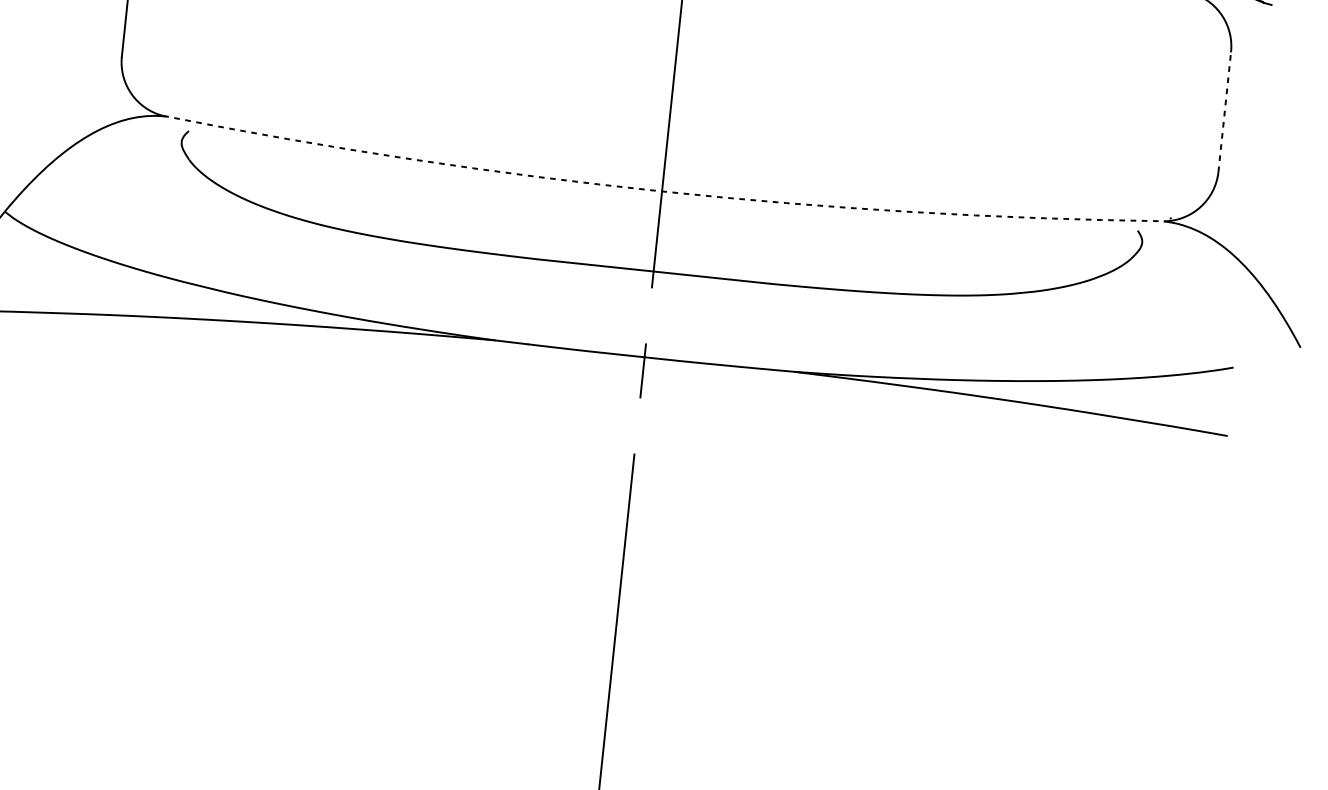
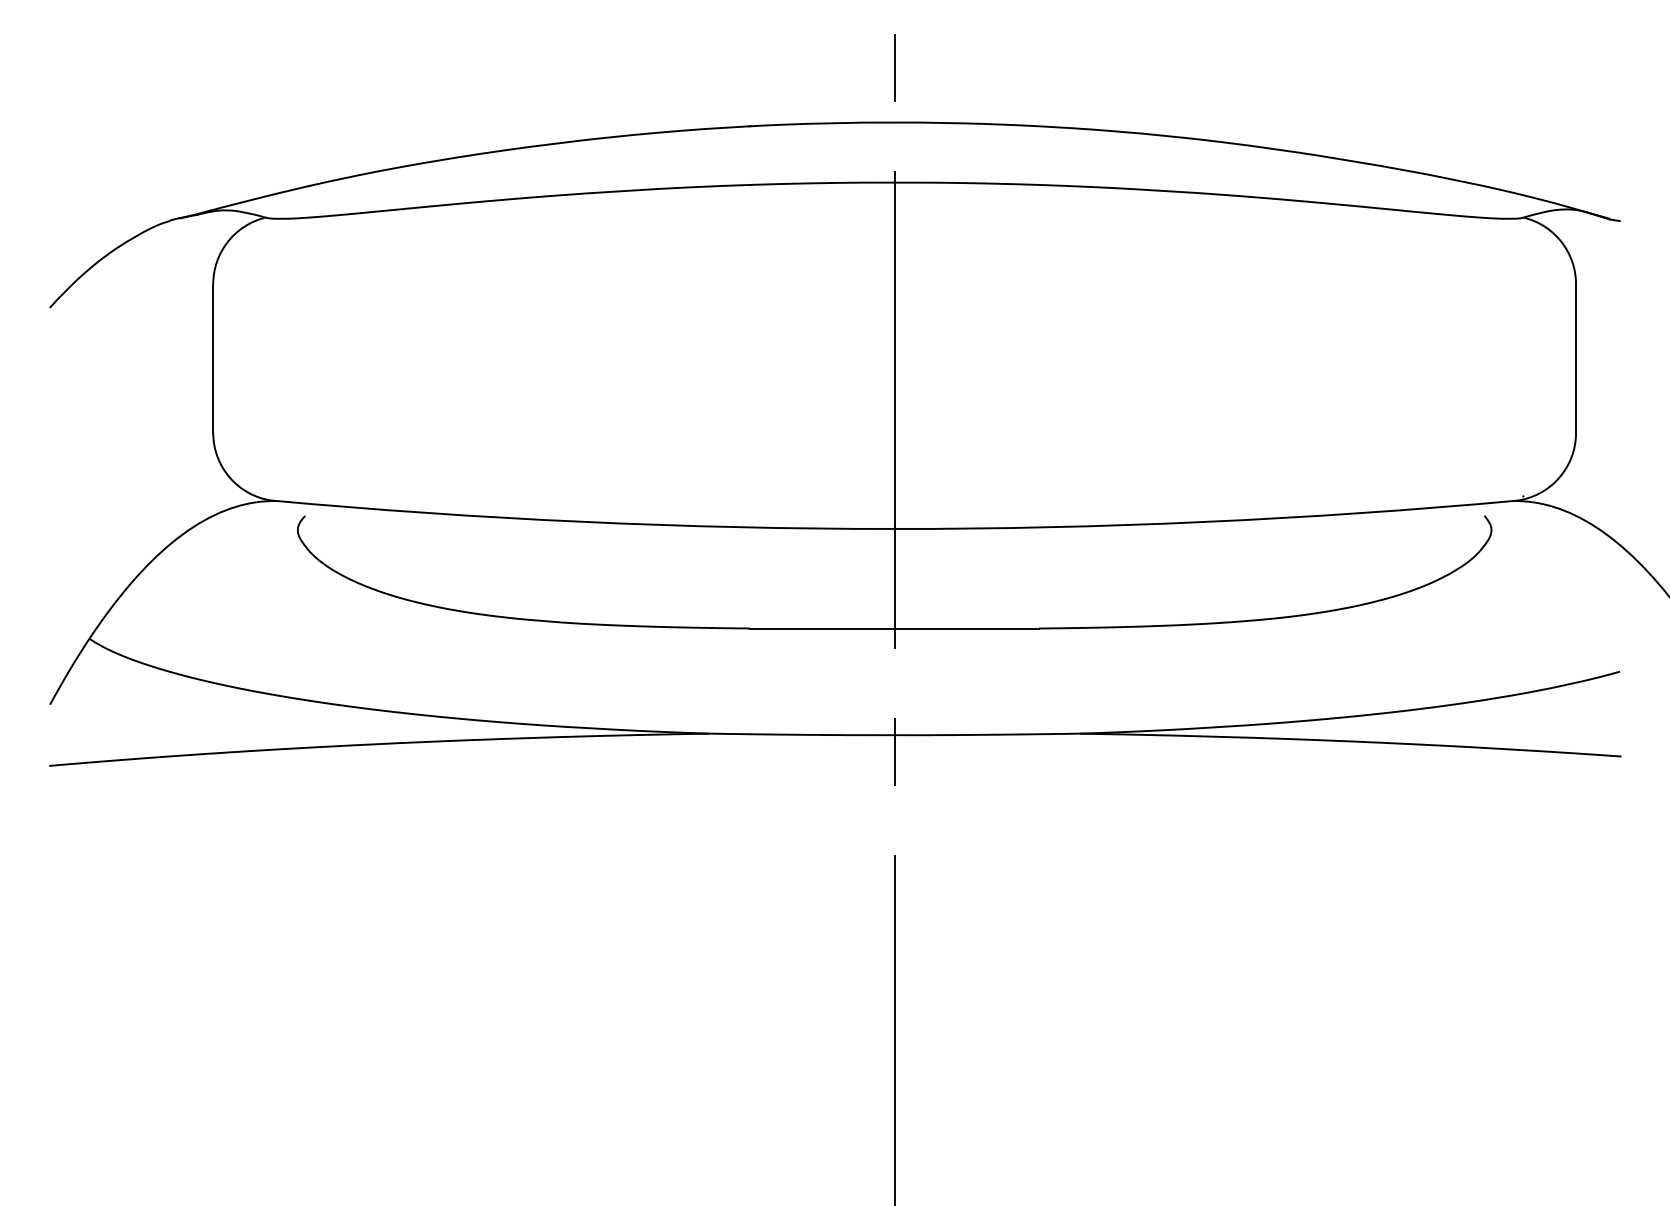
line: (1225, 111) -> (1576, 358), dashed -> solid
arc: (661, 191) -> (893, 529), dashed -> solid

